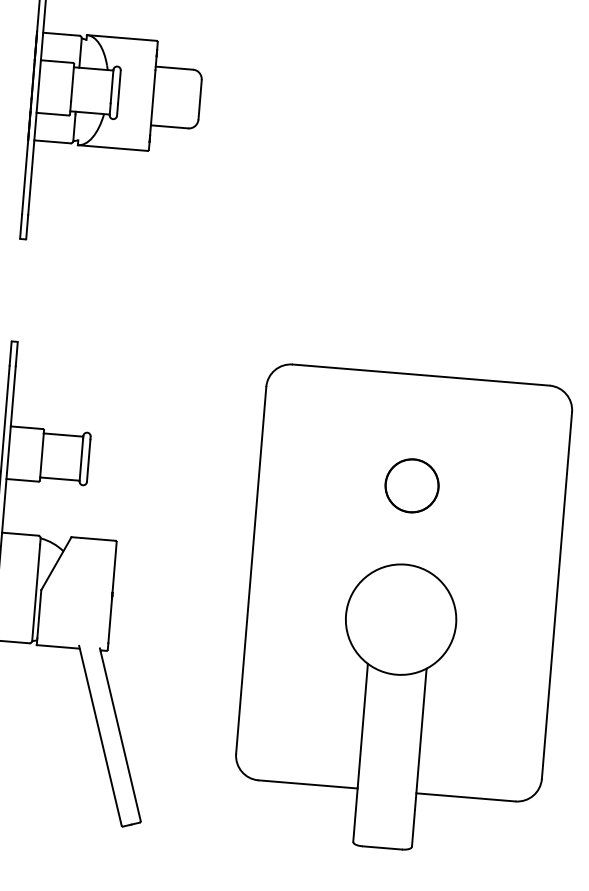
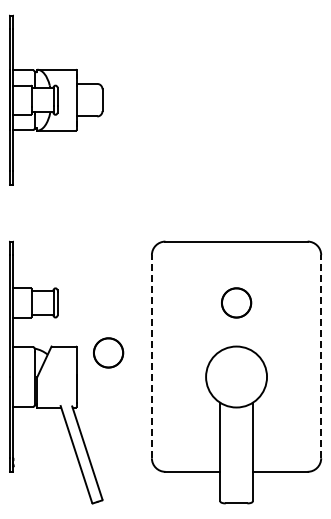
circle: (173, 556) -> (108, 352), added
line: (250, 569) -> (151, 356), solid -> dashed
line: (557, 595) -> (321, 356), solid -> dashed

